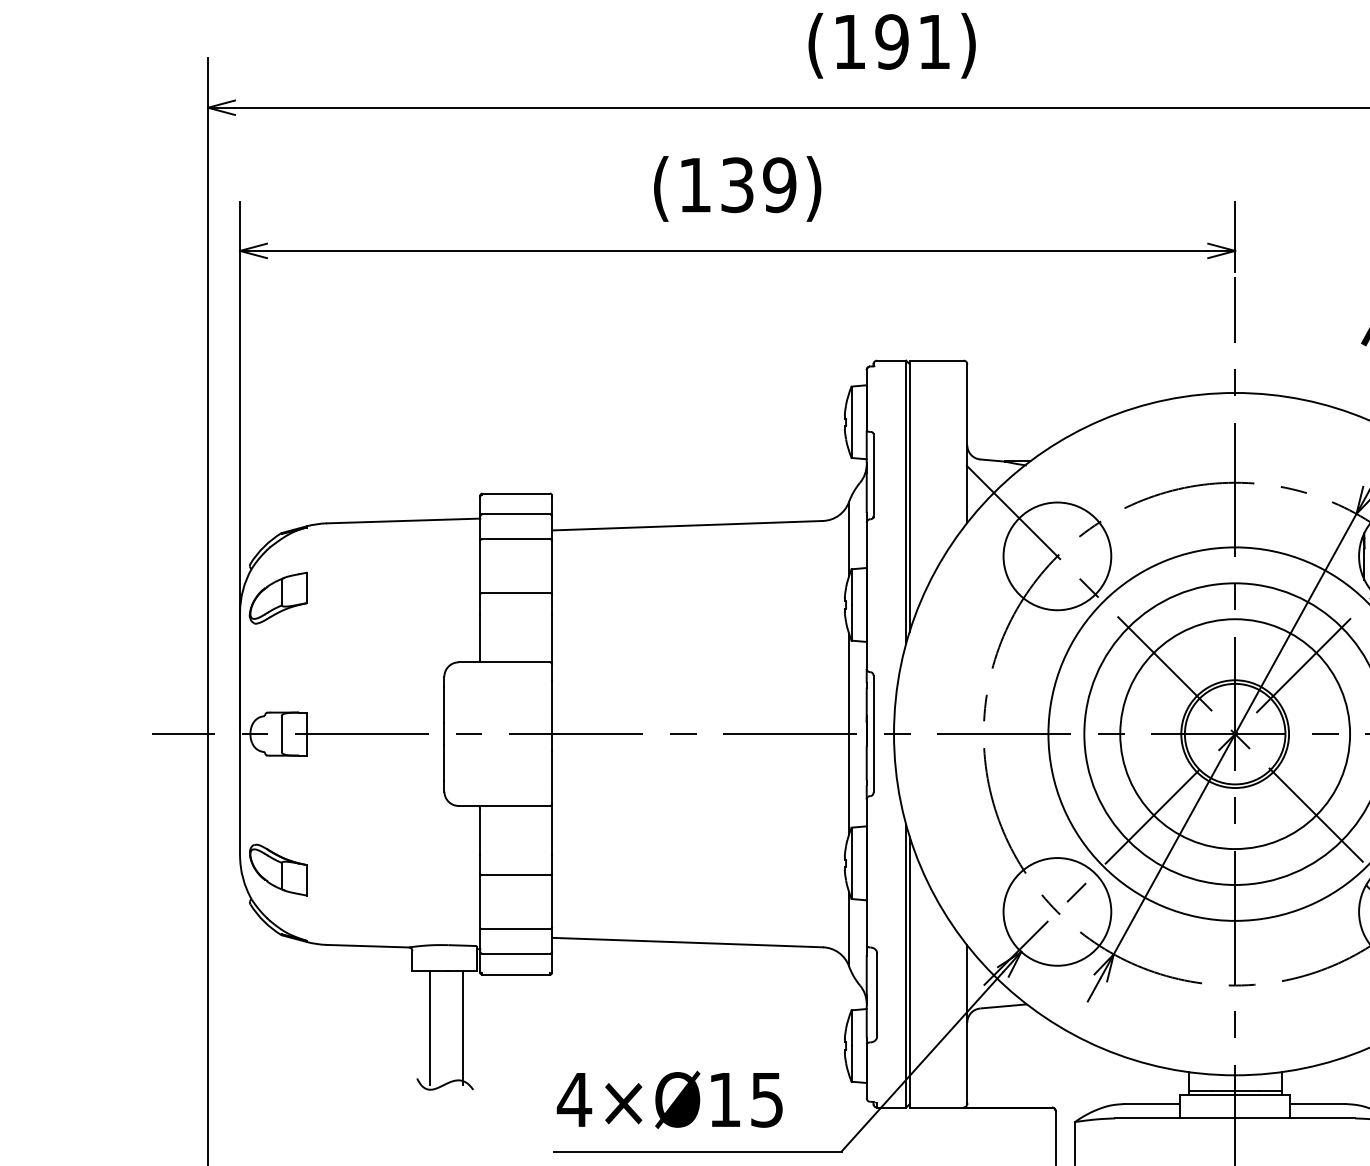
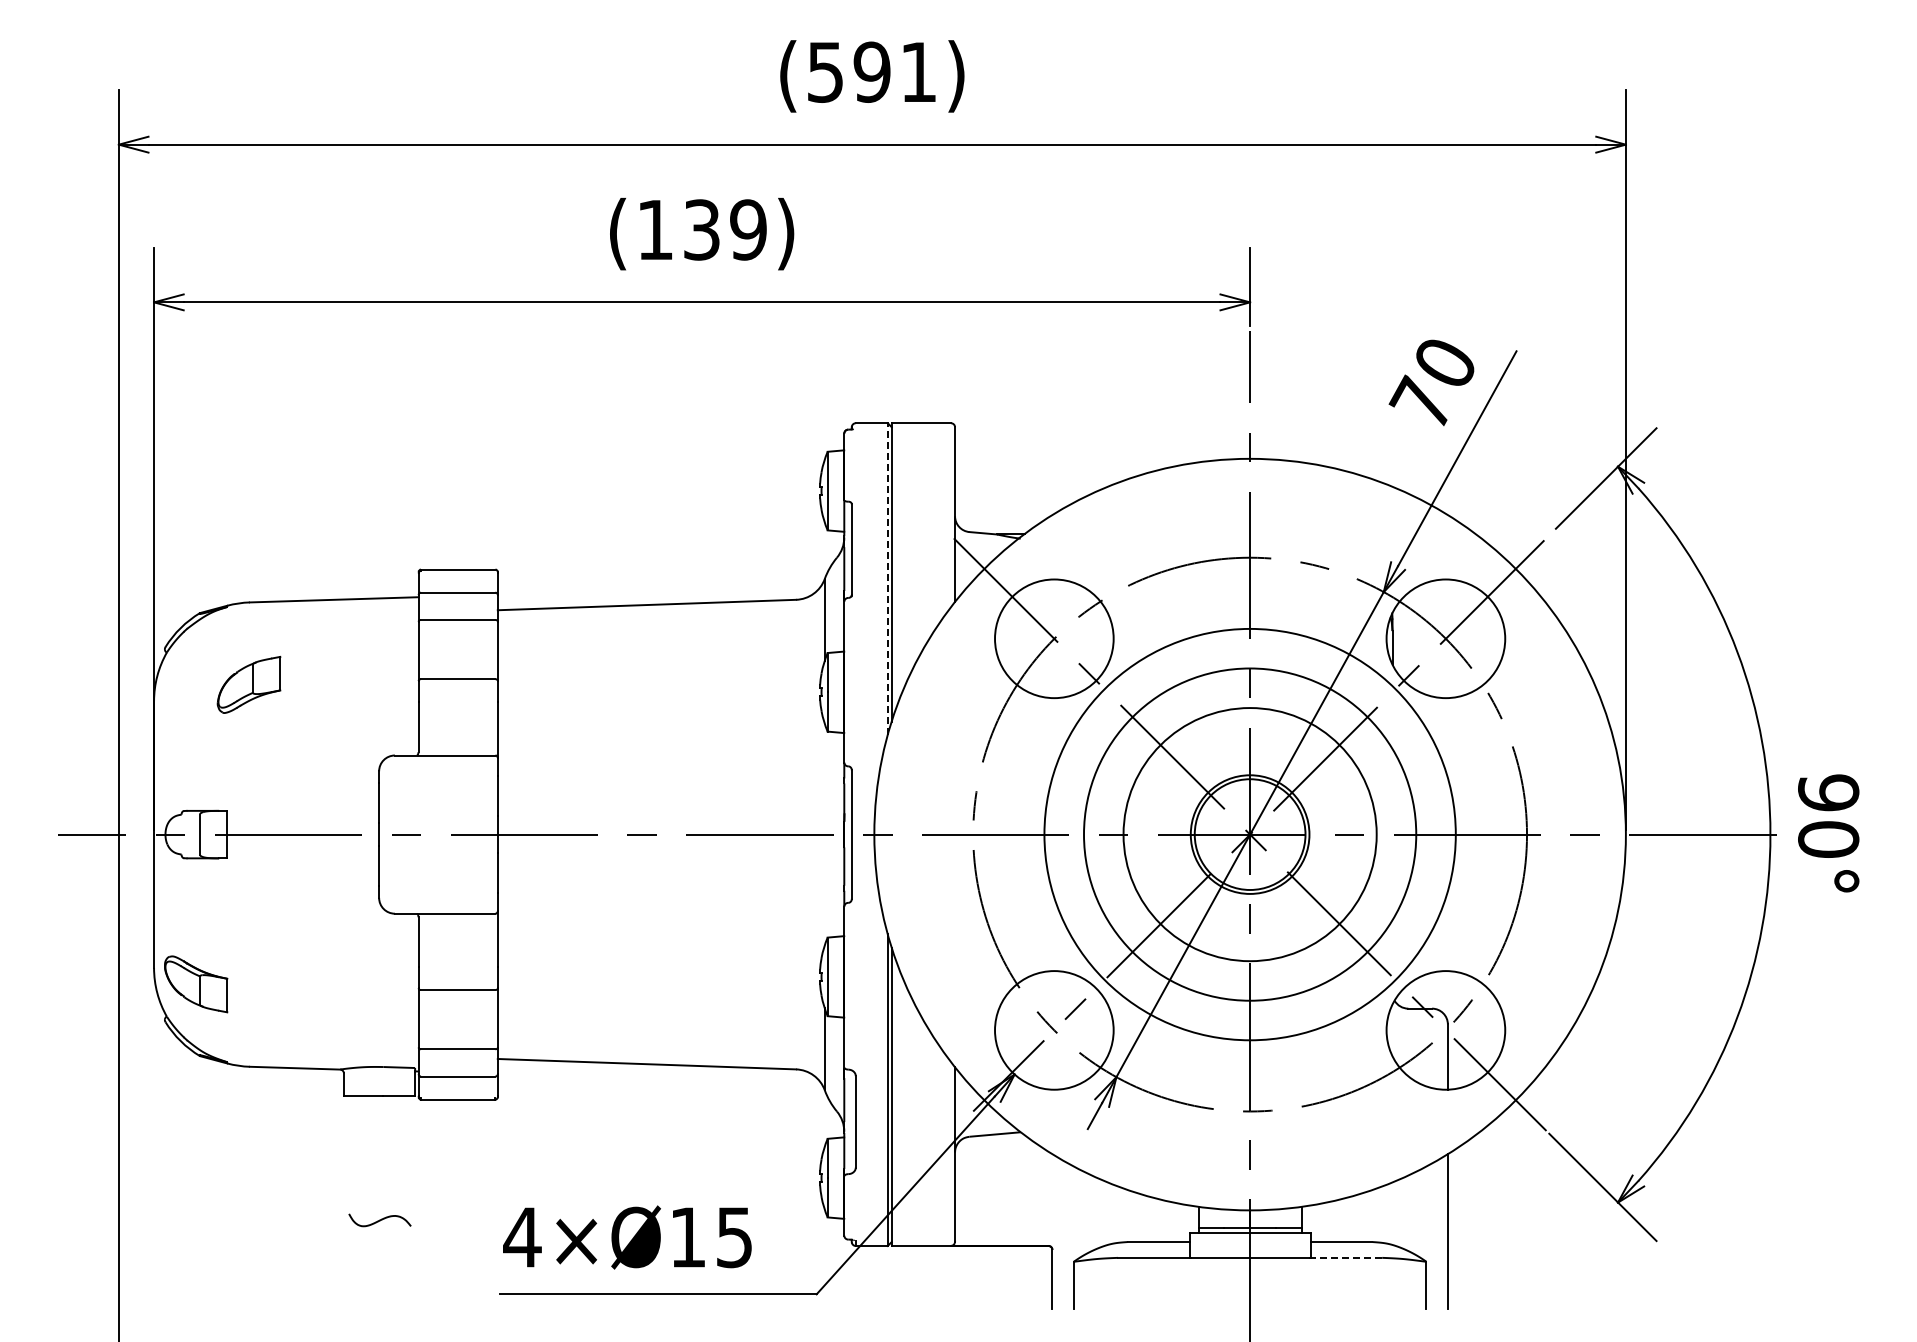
text: (849, 42) -> (825, 72), (191) -> (591)
line: (905, 502) -> (887, 579), solid -> dashed
part: (277, 597) -> (248, 684), moved
line: (848, 734) -> (824, 834), removed
line: (430, 1027) -> (363, 1157), removed
line: (462, 1027) -> (399, 1157), removed
line: (1322, 1118) -> (1346, 1257), solid -> dashed

